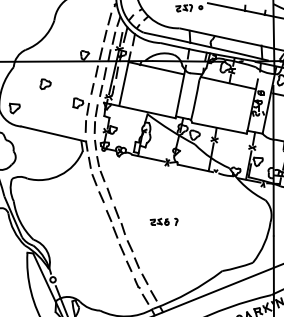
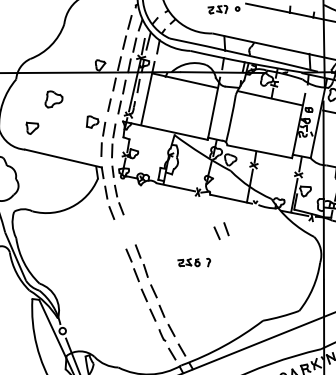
part: (45, 84) -> (53, 99), size x1.4
part: (14, 107) -> (32, 127), moved
part: (105, 194) -> (221, 230), moved

